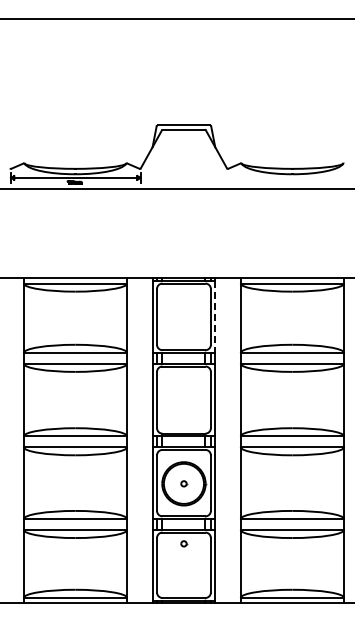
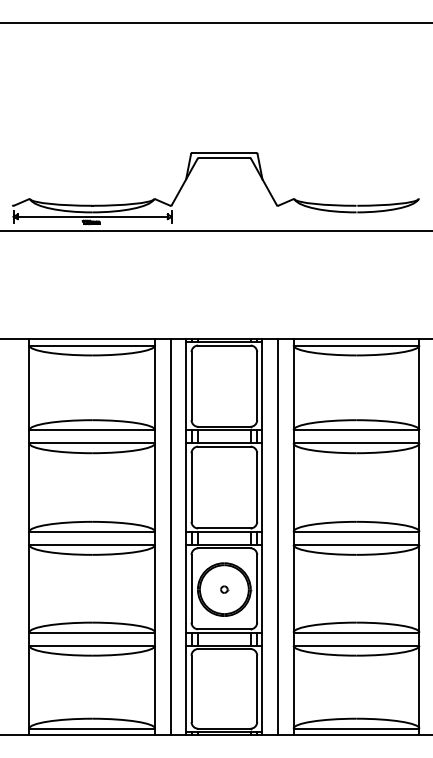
line: (215, 317) -> (262, 386), dashed -> solid
line: (140, 440) -> (171, 536), added
line: (227, 440) -> (277, 536), added
part: (184, 543) -> (225, 662), removed

